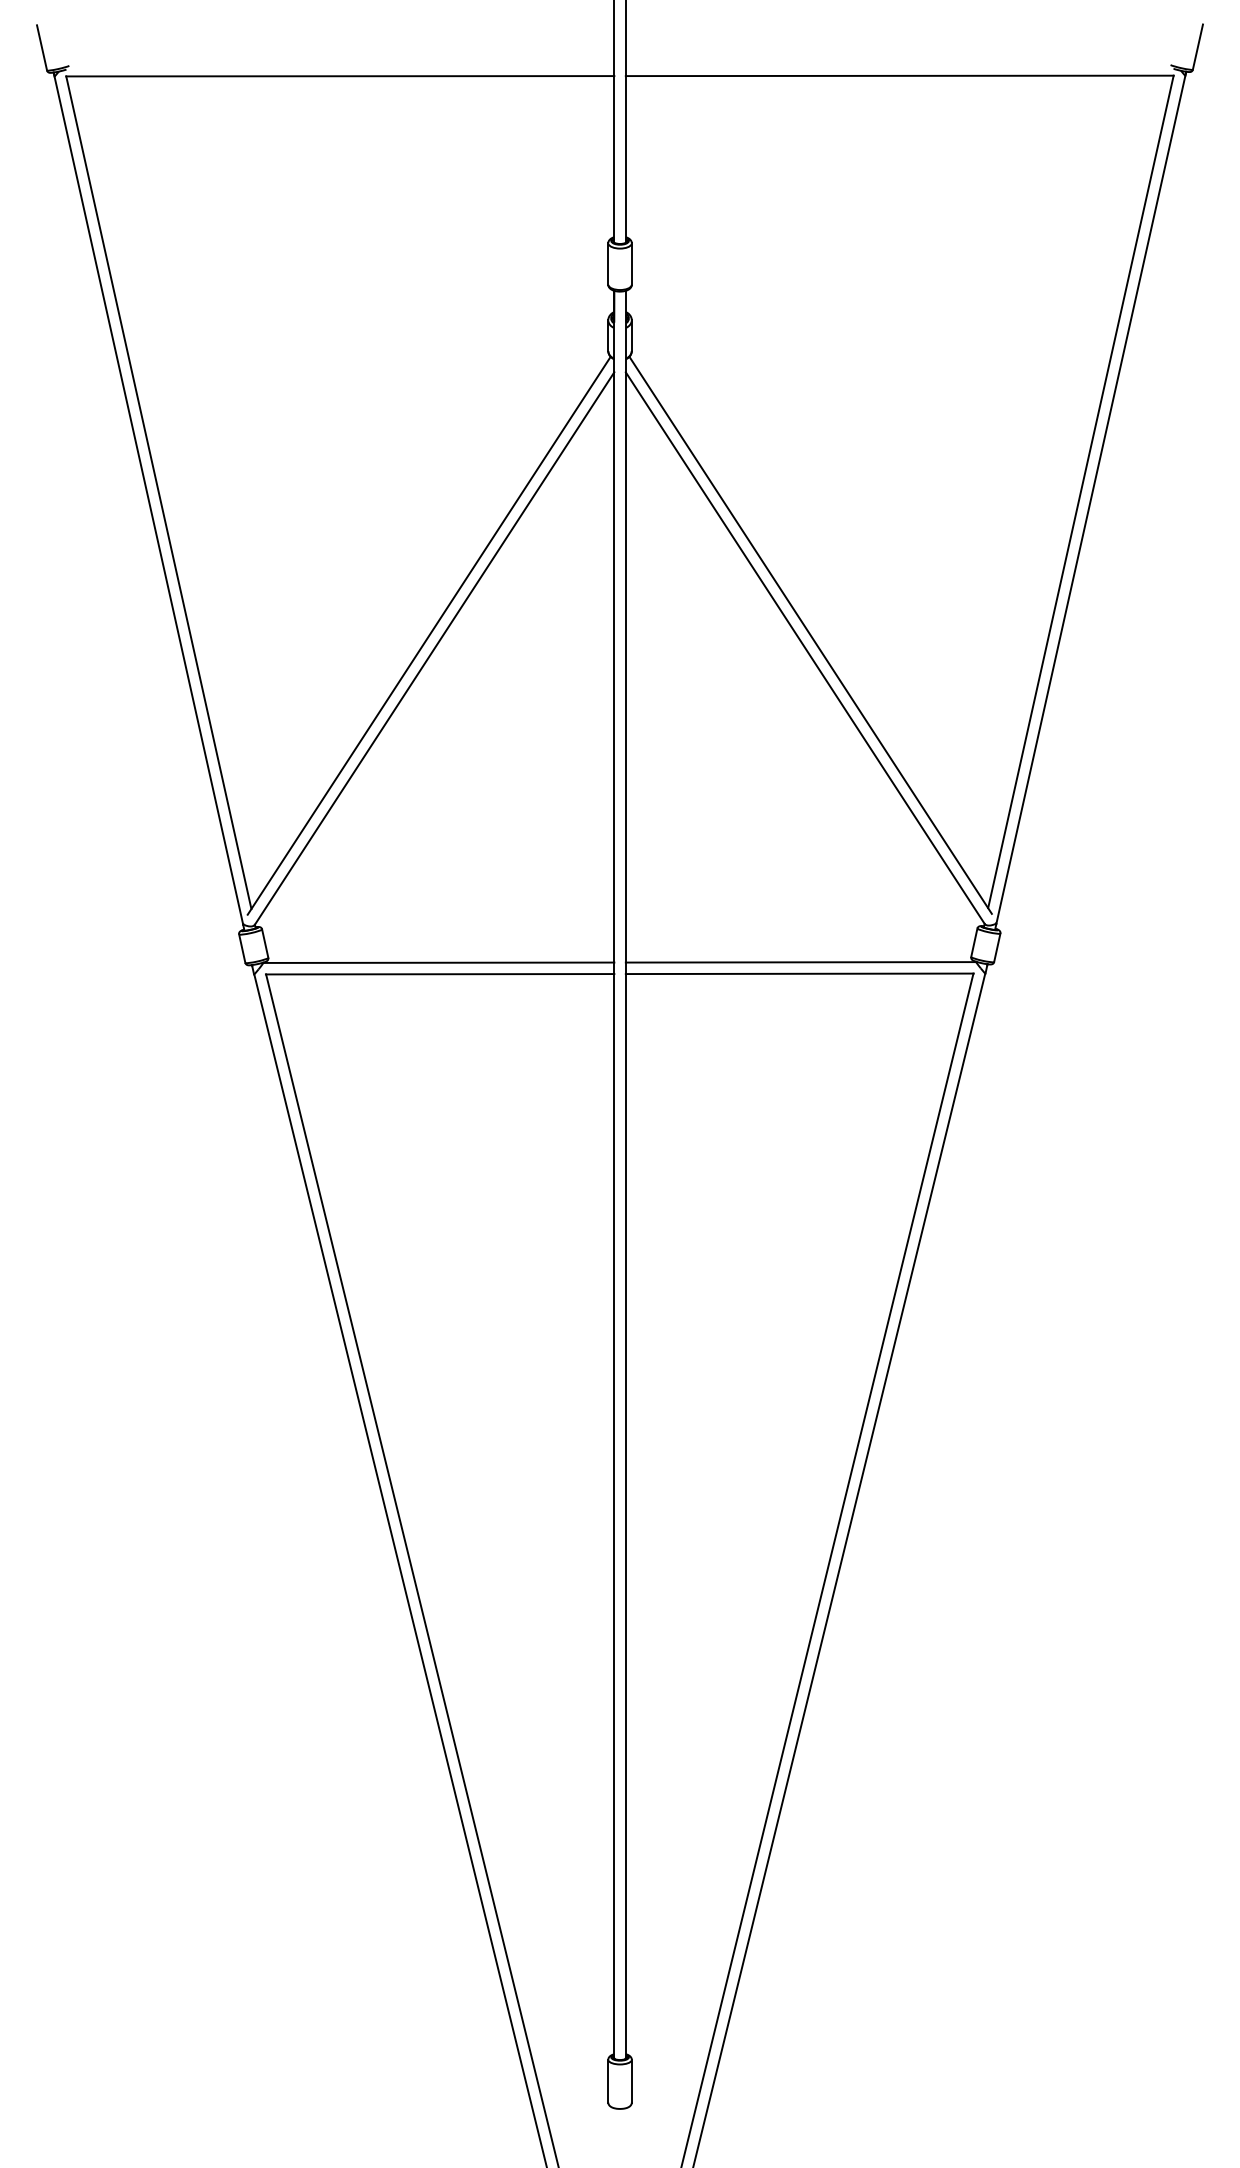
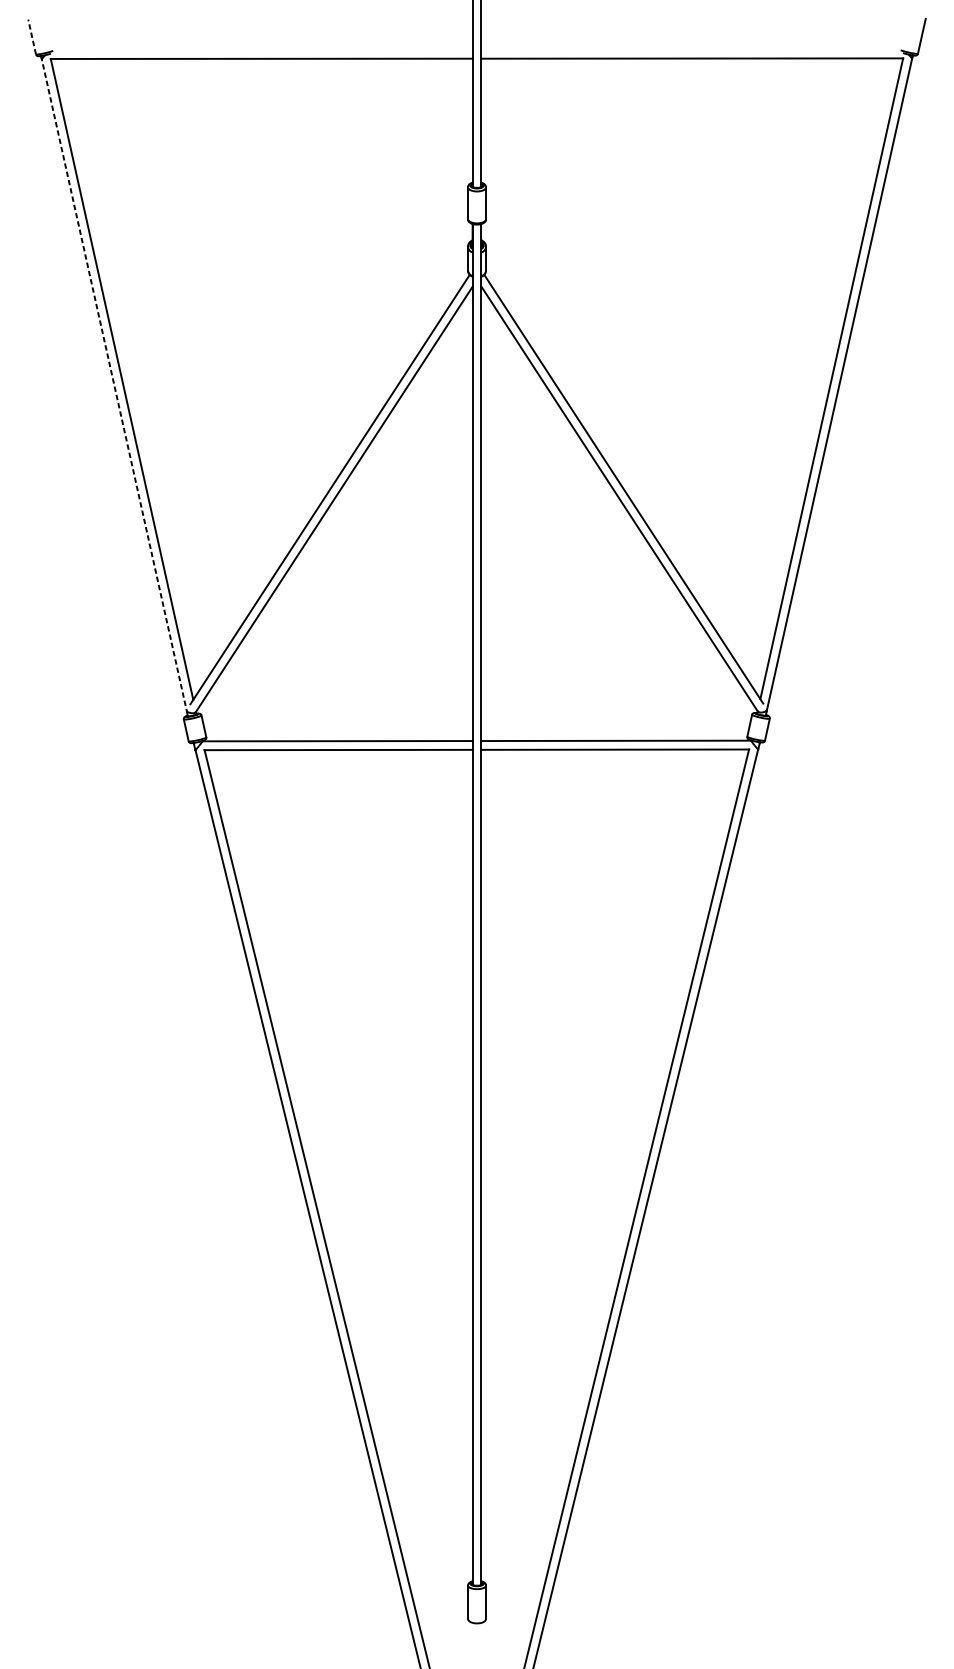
line: (41, 47) -> (31, 36), solid -> dashed
line: (148, 498) -> (114, 383), solid -> dashed

